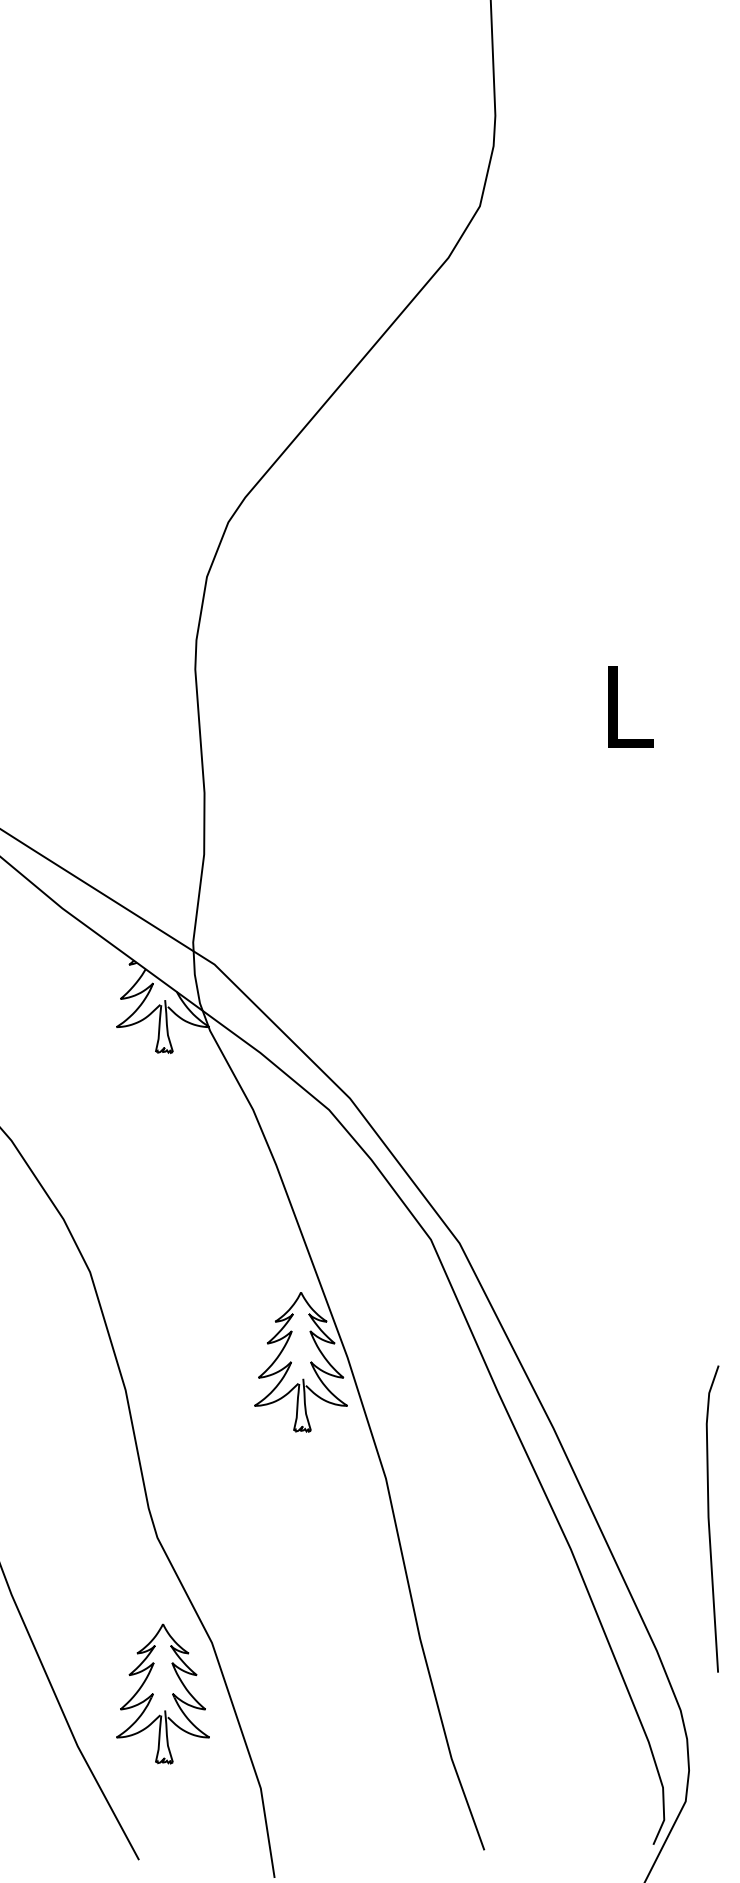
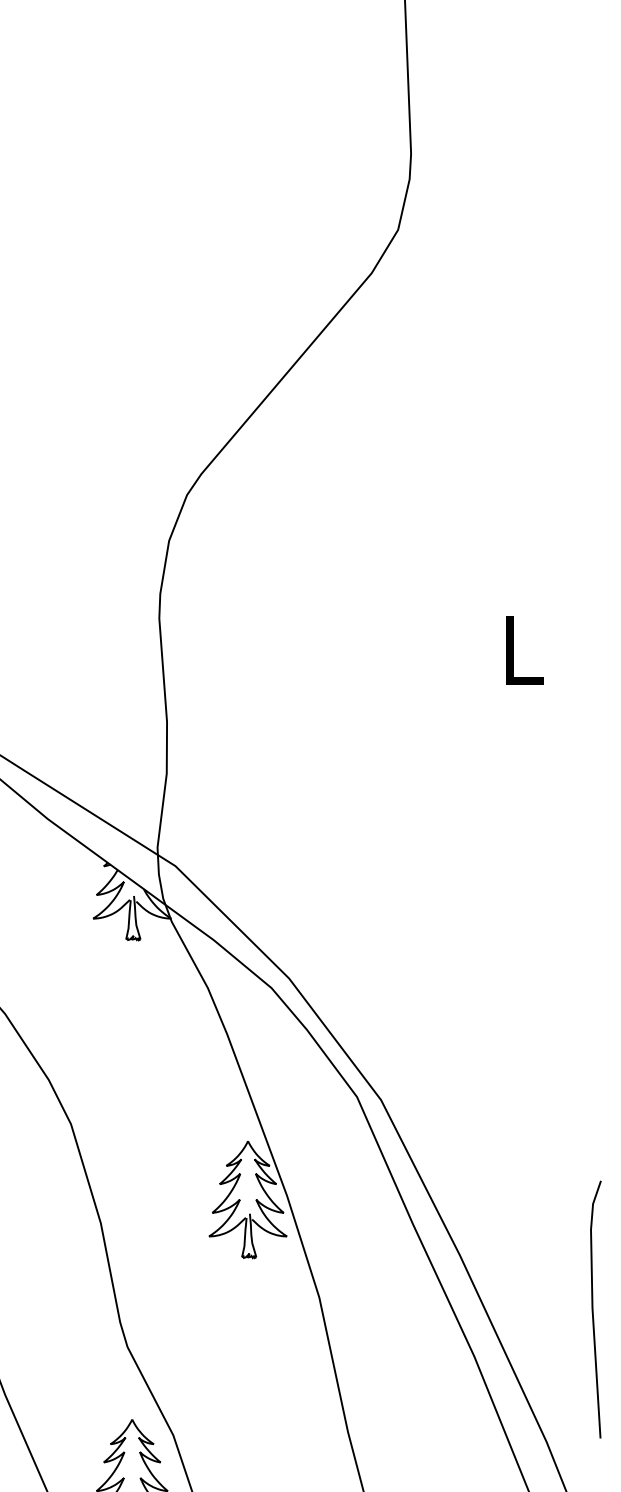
line: (709, 1518) -> (593, 1309), moved

